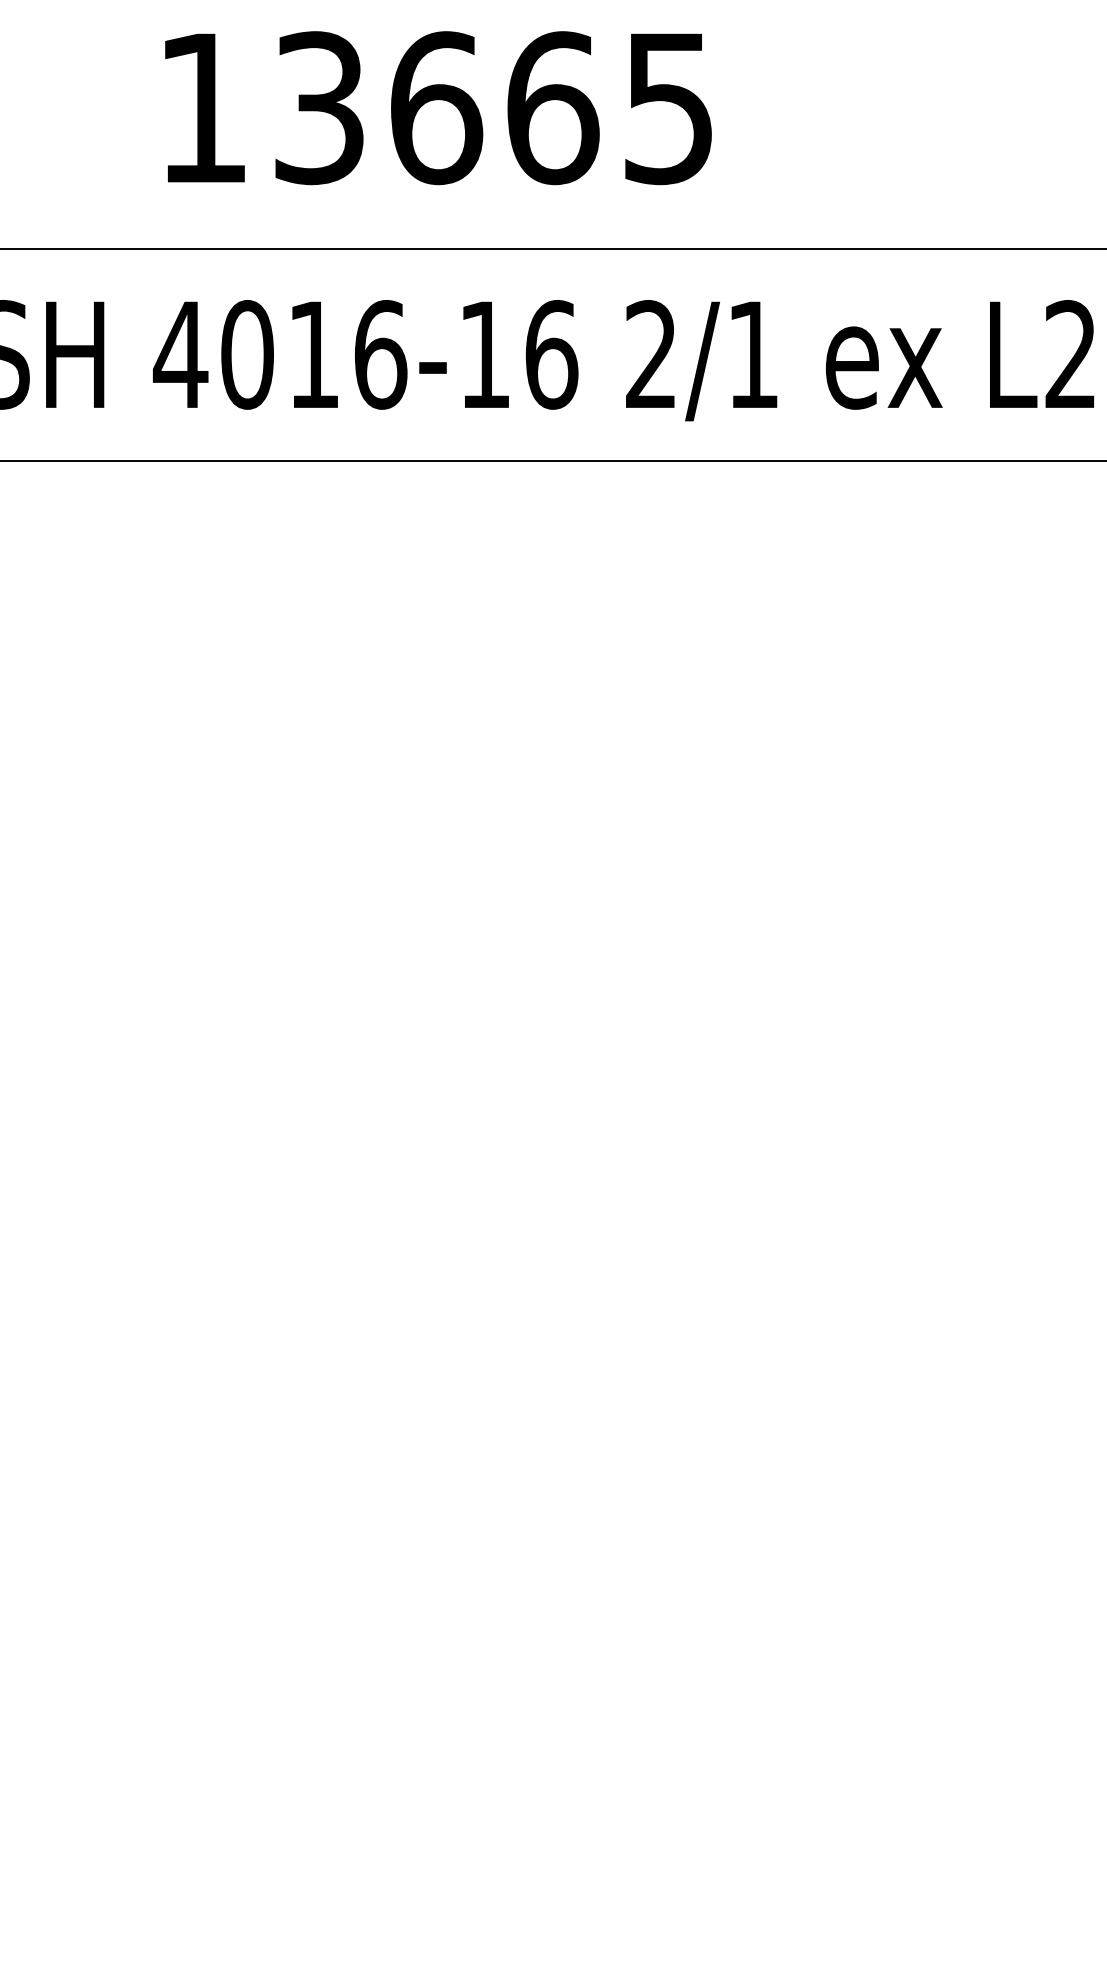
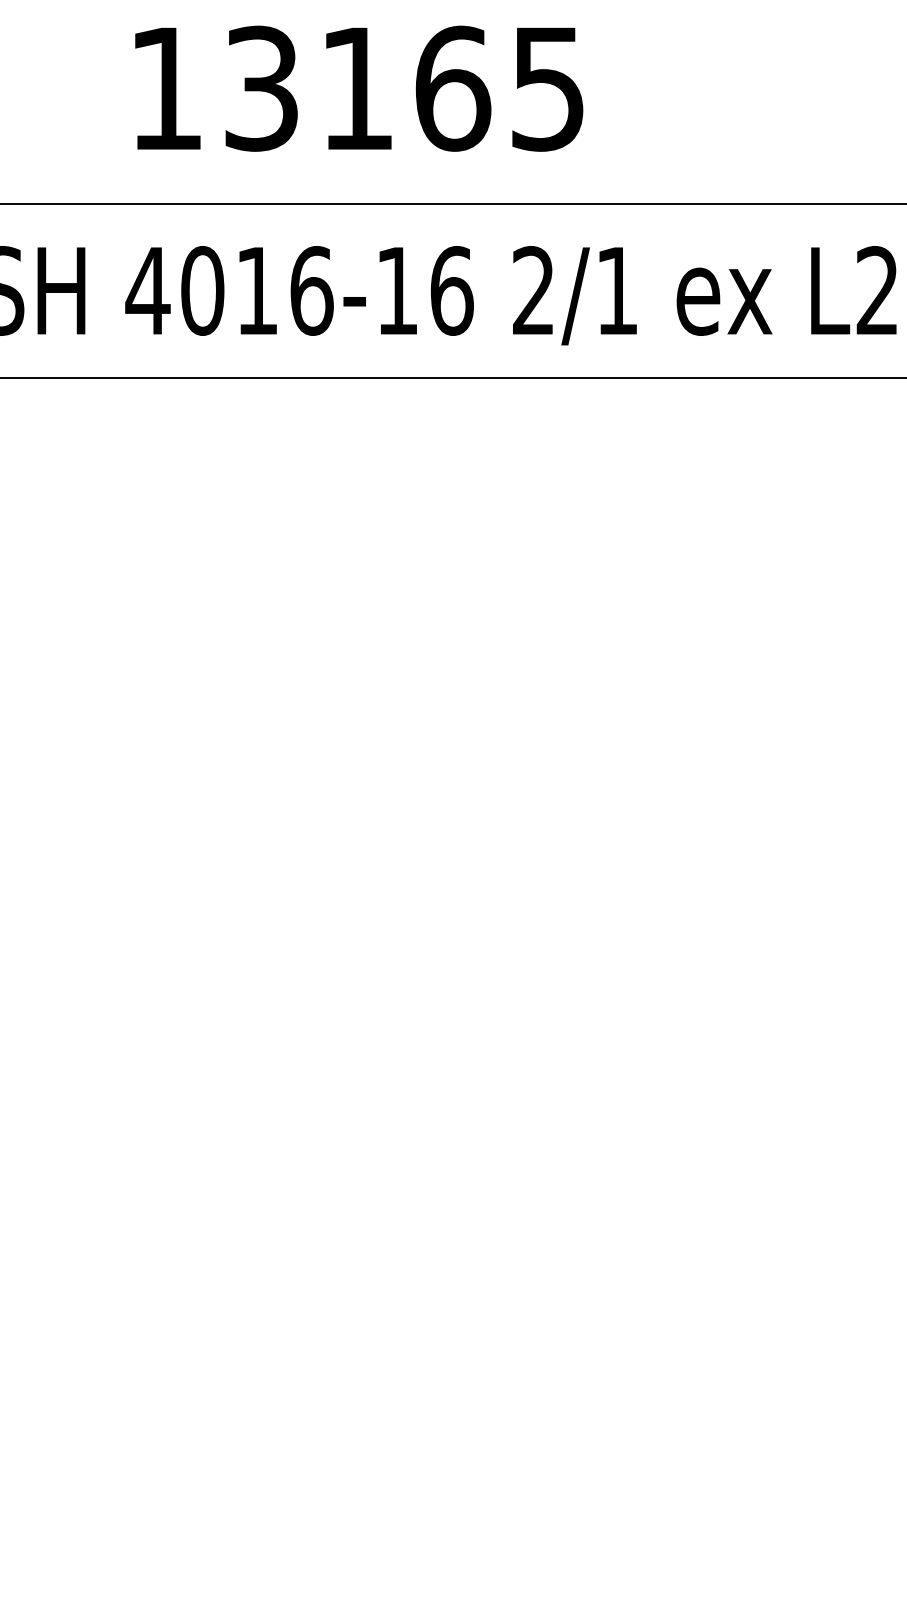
text: (436, 107) -> (357, 88), 13665 -> 13165

